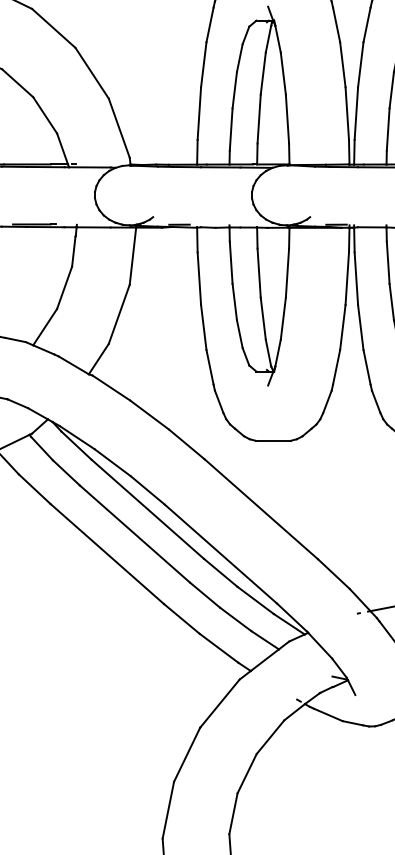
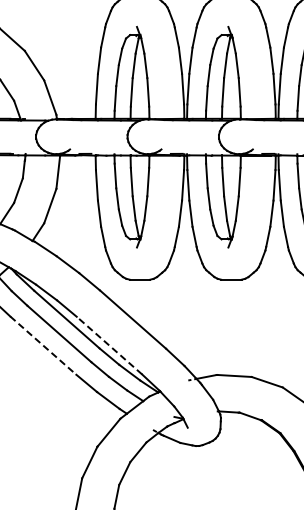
line: (107, 553) -> (43, 345), solid -> dashed
line: (220, 553) -> (109, 345), solid -> dashed

